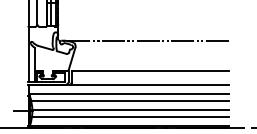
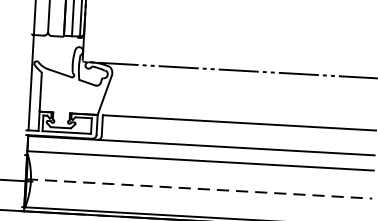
line: (128, 100) -> (198, 172), removed
line: (129, 109) -> (199, 188), solid -> dashed
line: (128, 116) -> (197, 200), removed

